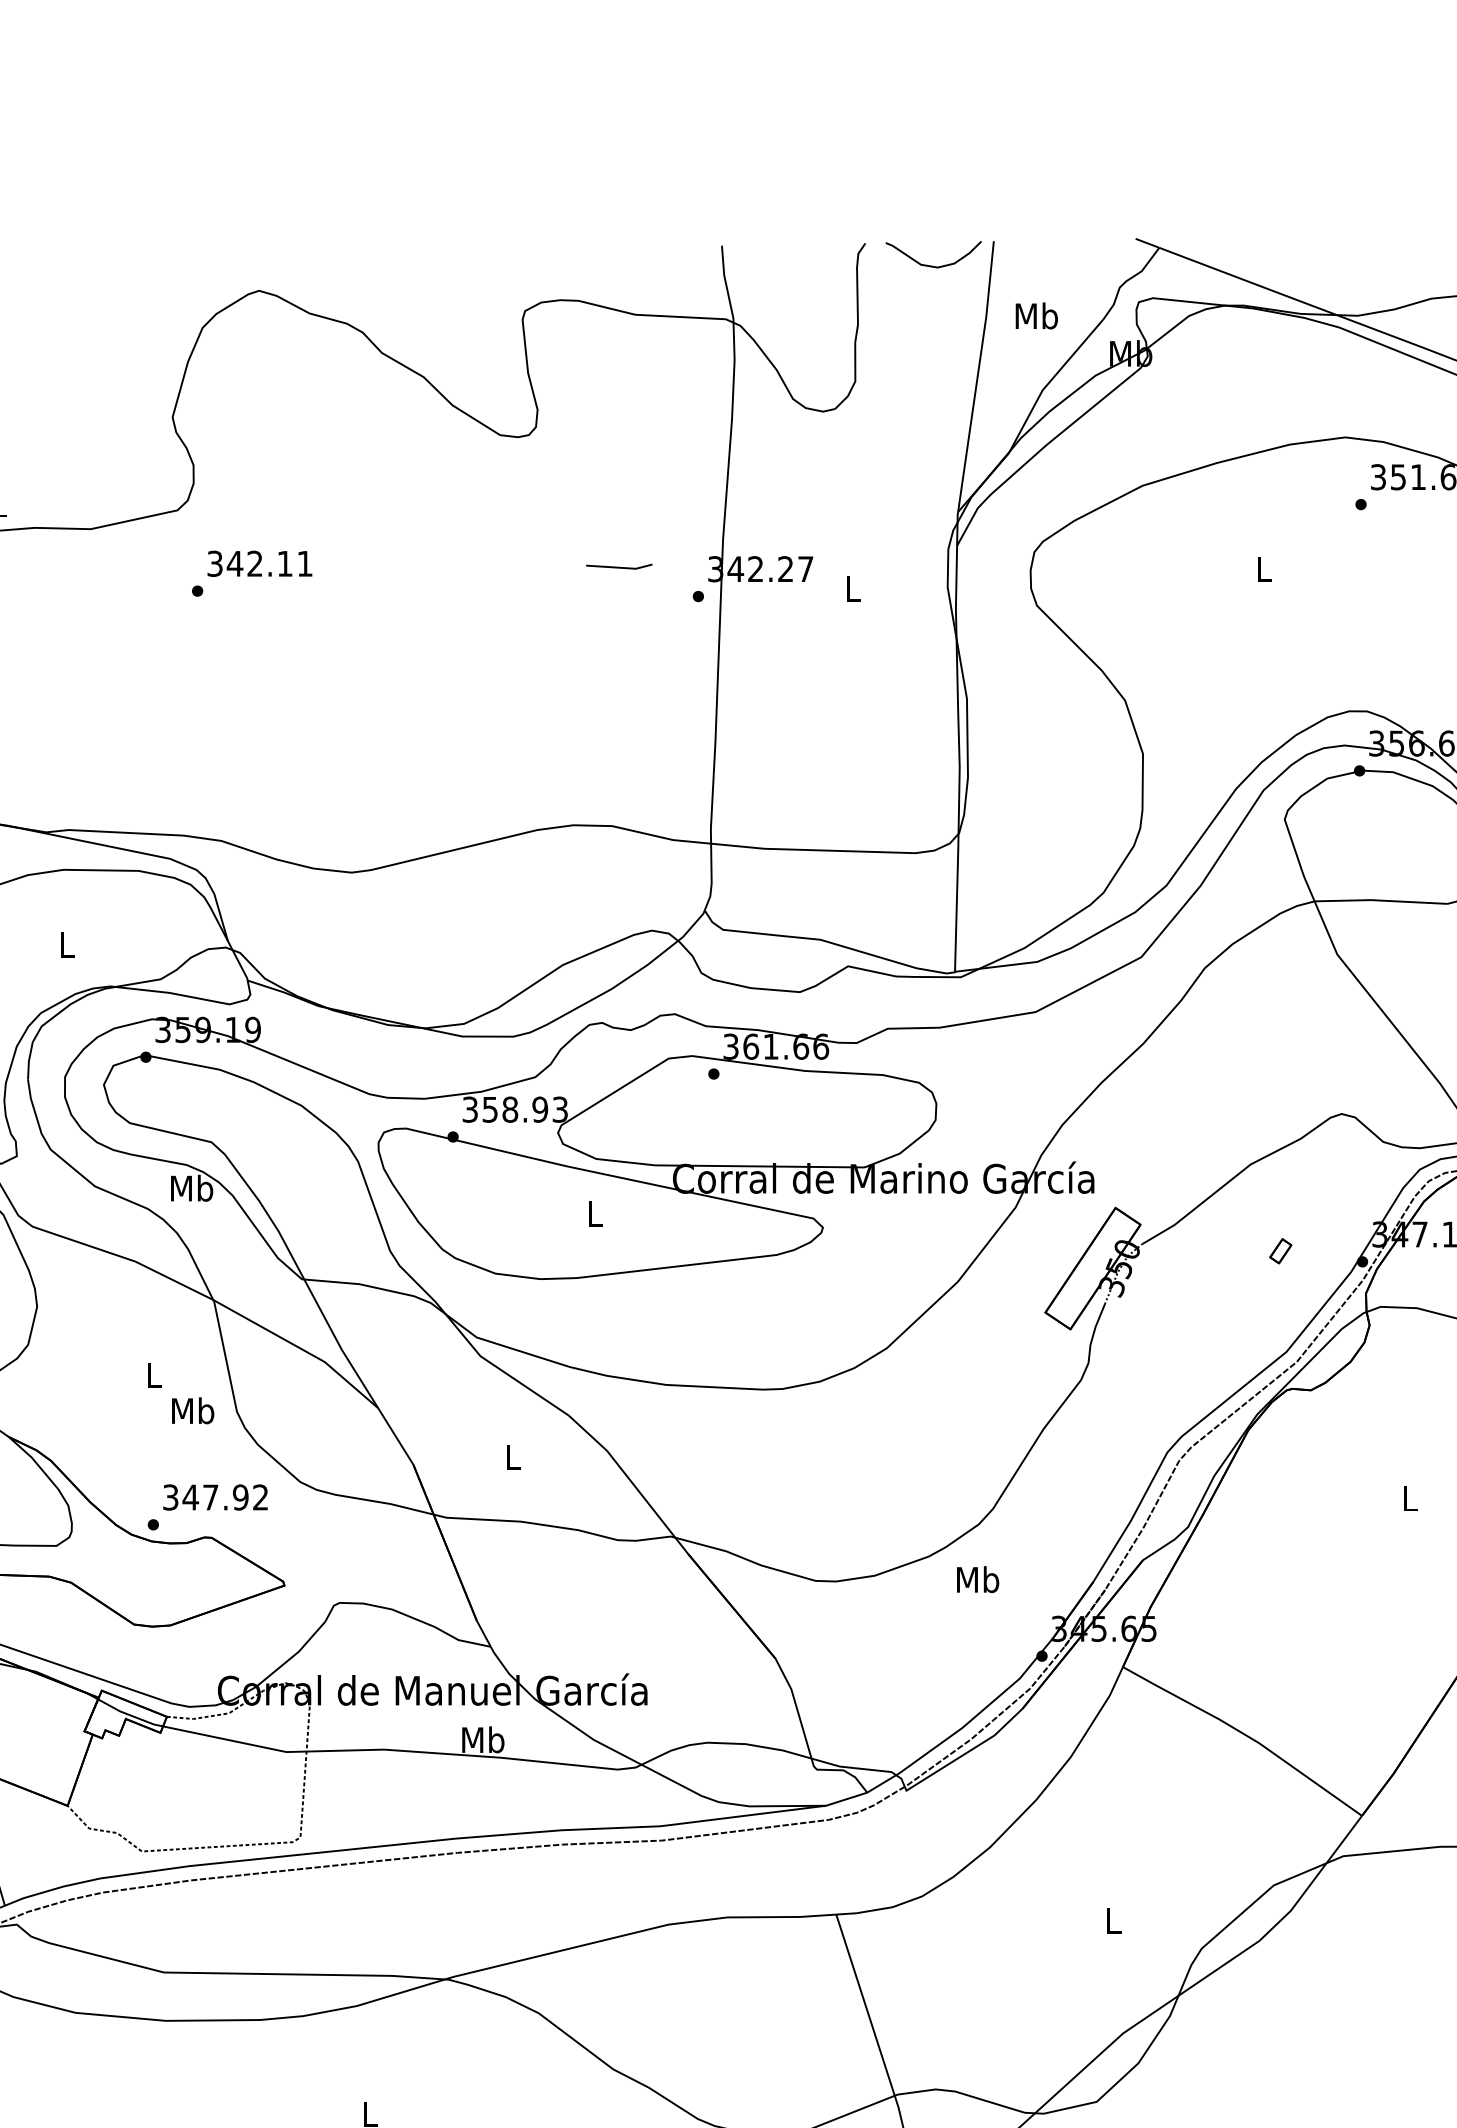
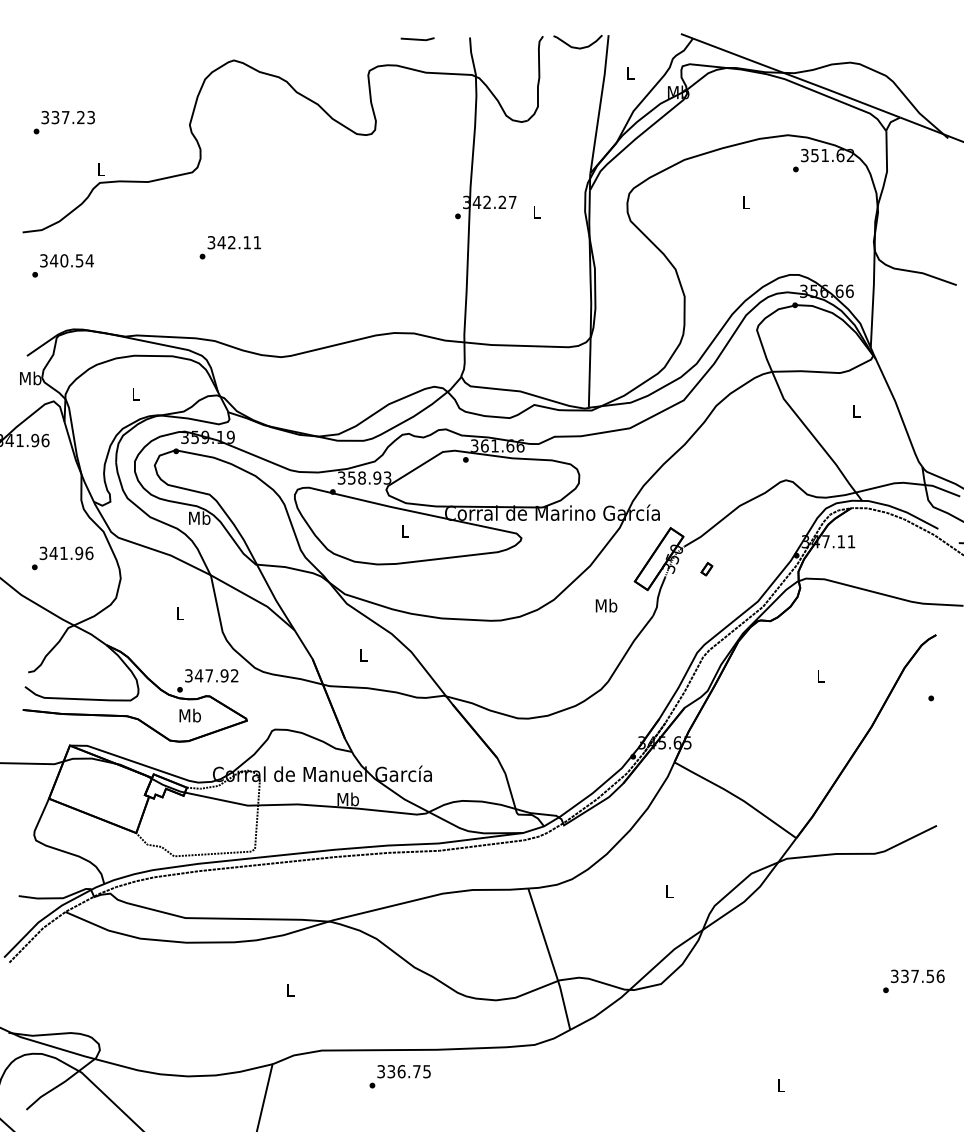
text: (1036, 316) -> (630, 73), Mb -> L
line: (619, 567) -> (417, 39), moved
text: (250, 573) -> (229, 247), moved
part: (1279, 1251) -> (706, 569), moved
text: (191, 1410) -> (189, 715), moved
text: (977, 1579) -> (606, 605), moved

